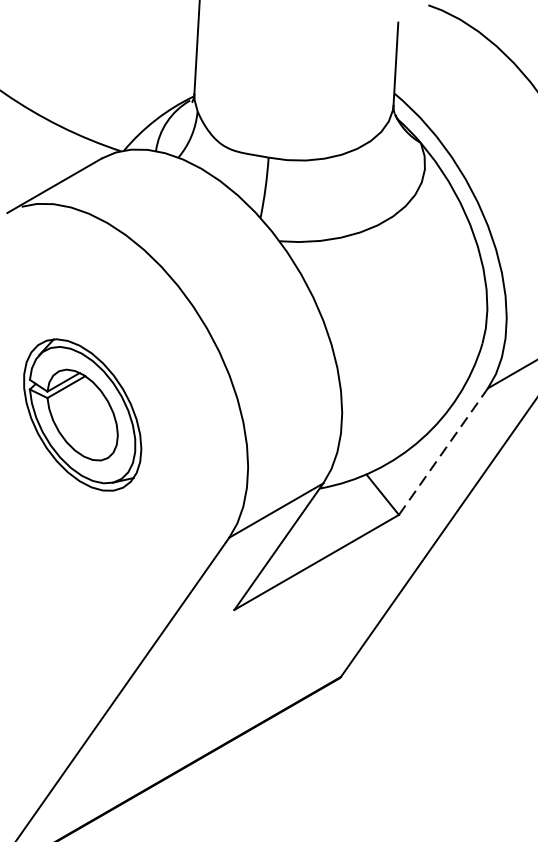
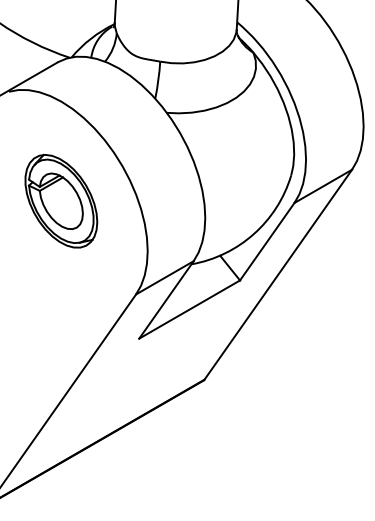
part: (82, 413) -> (61, 200), moved
line: (443, 451) -> (267, 241), dashed -> solid

